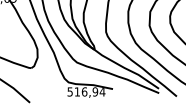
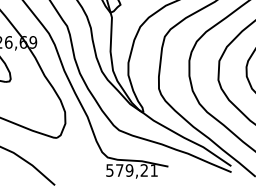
text: (90, 91) -> (137, 170), 516,94 -> 579,21

